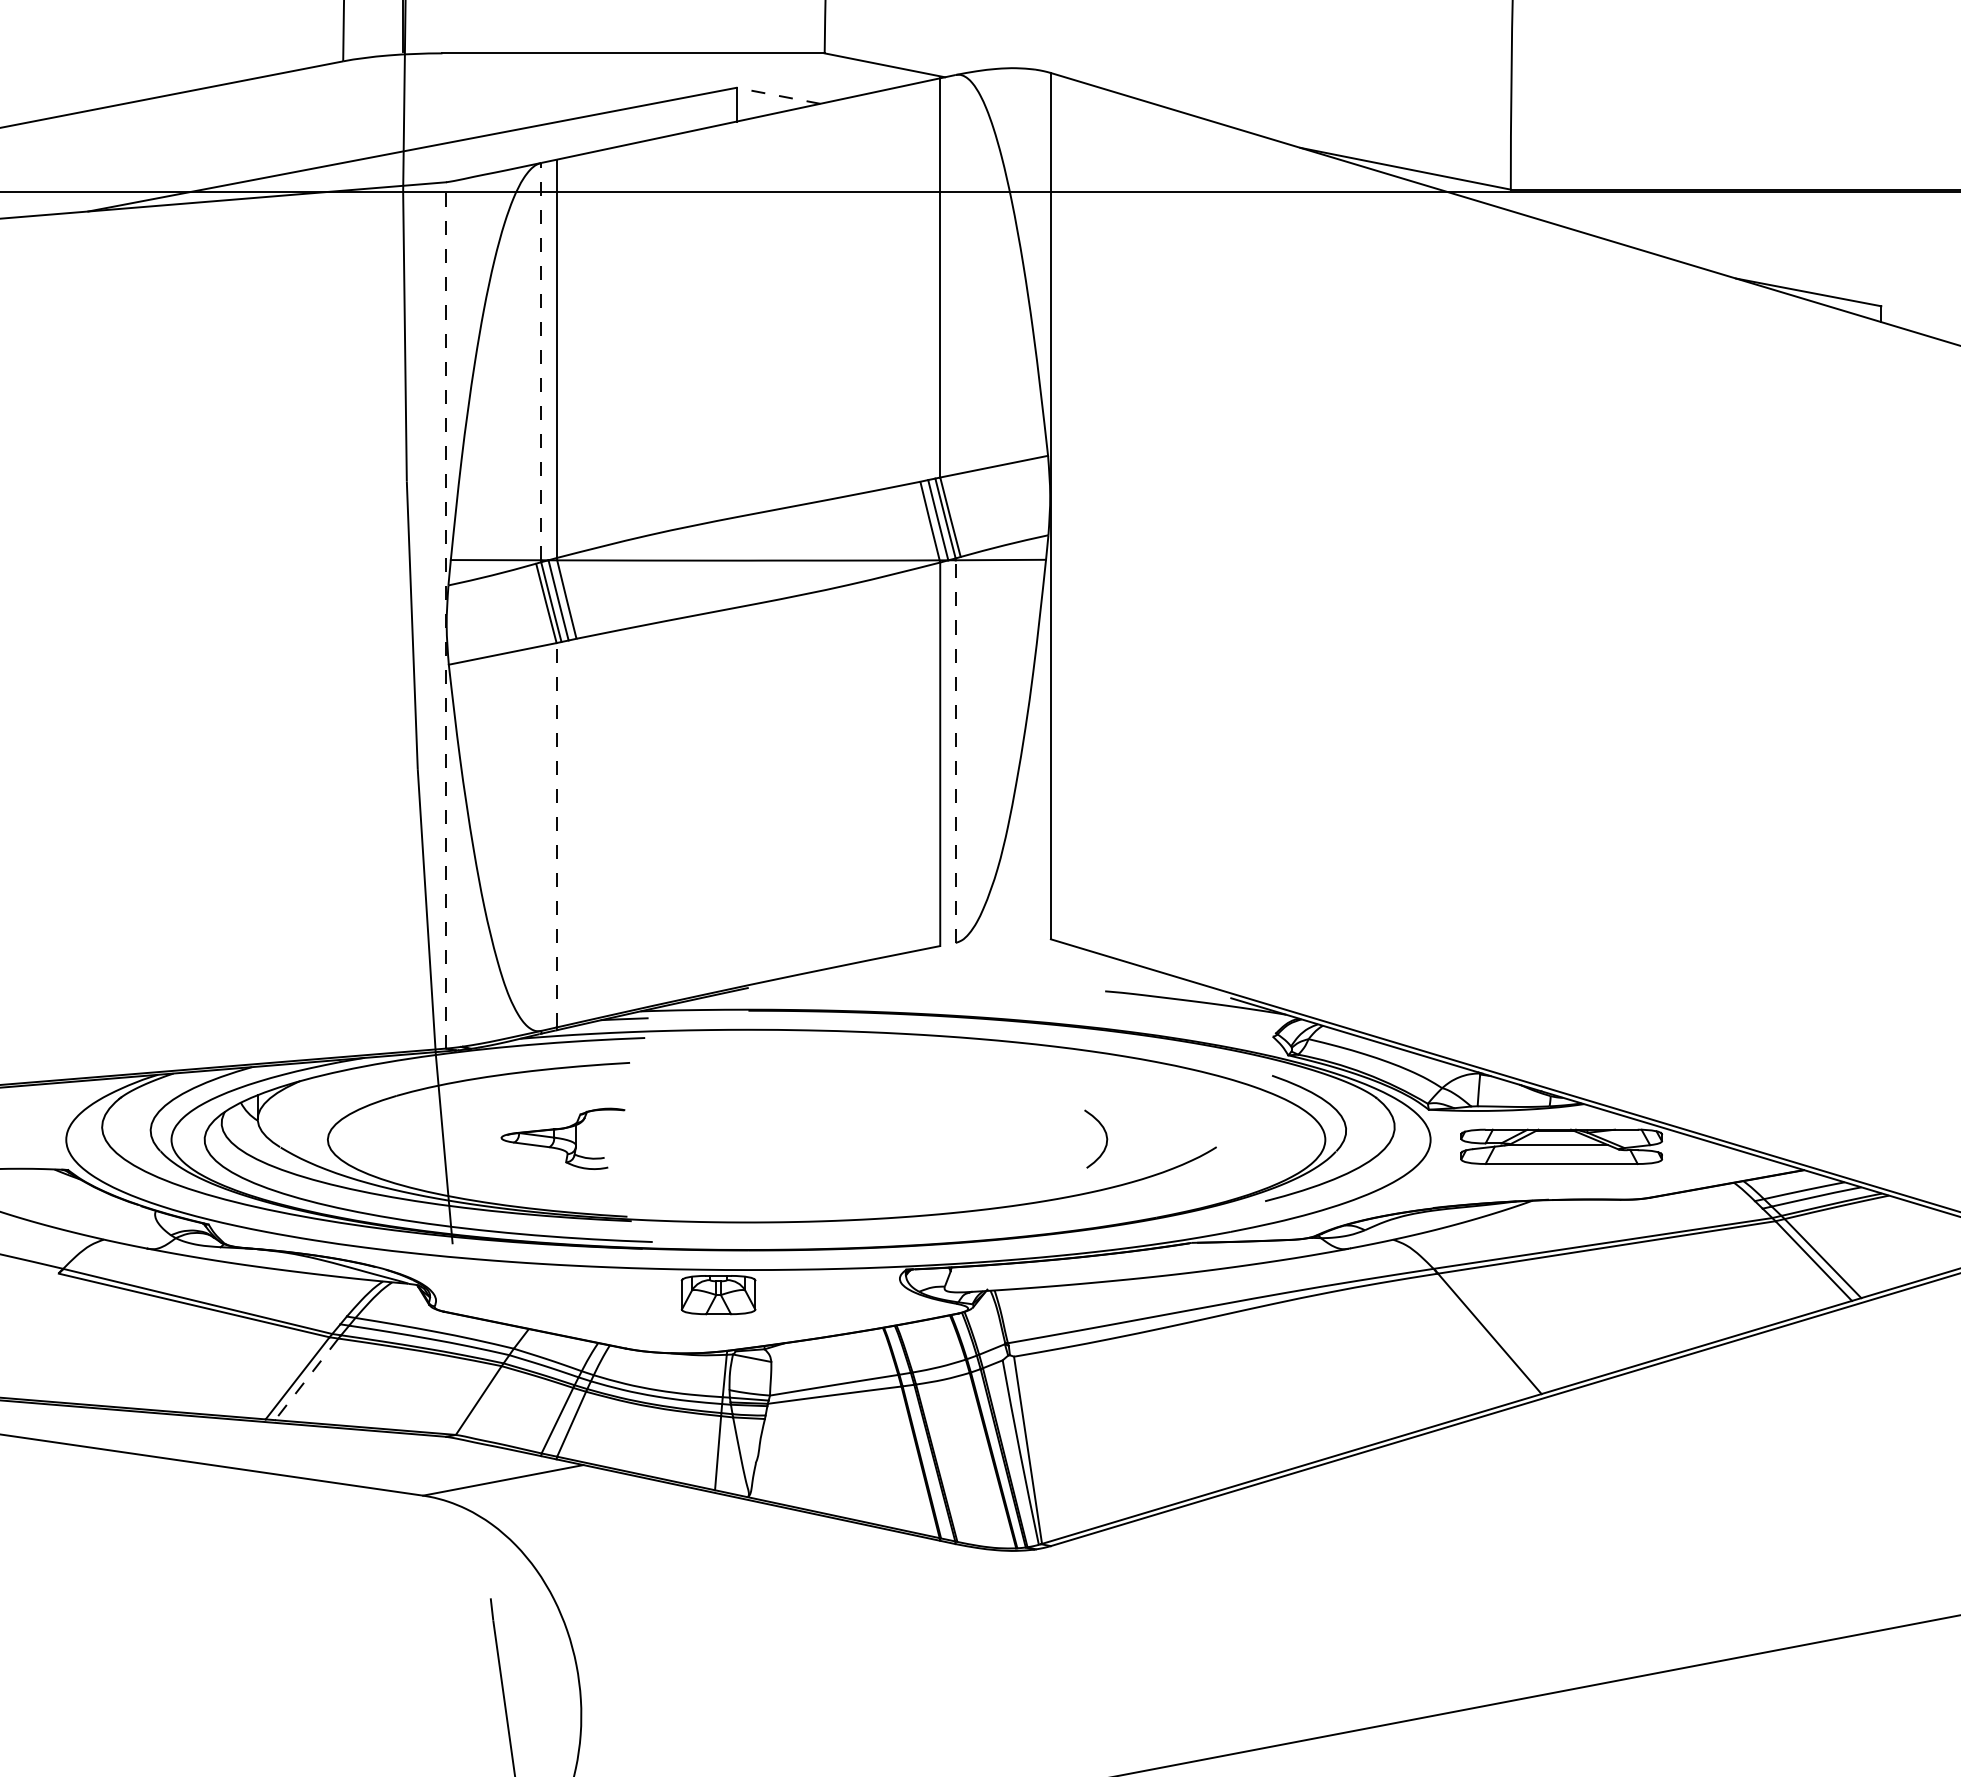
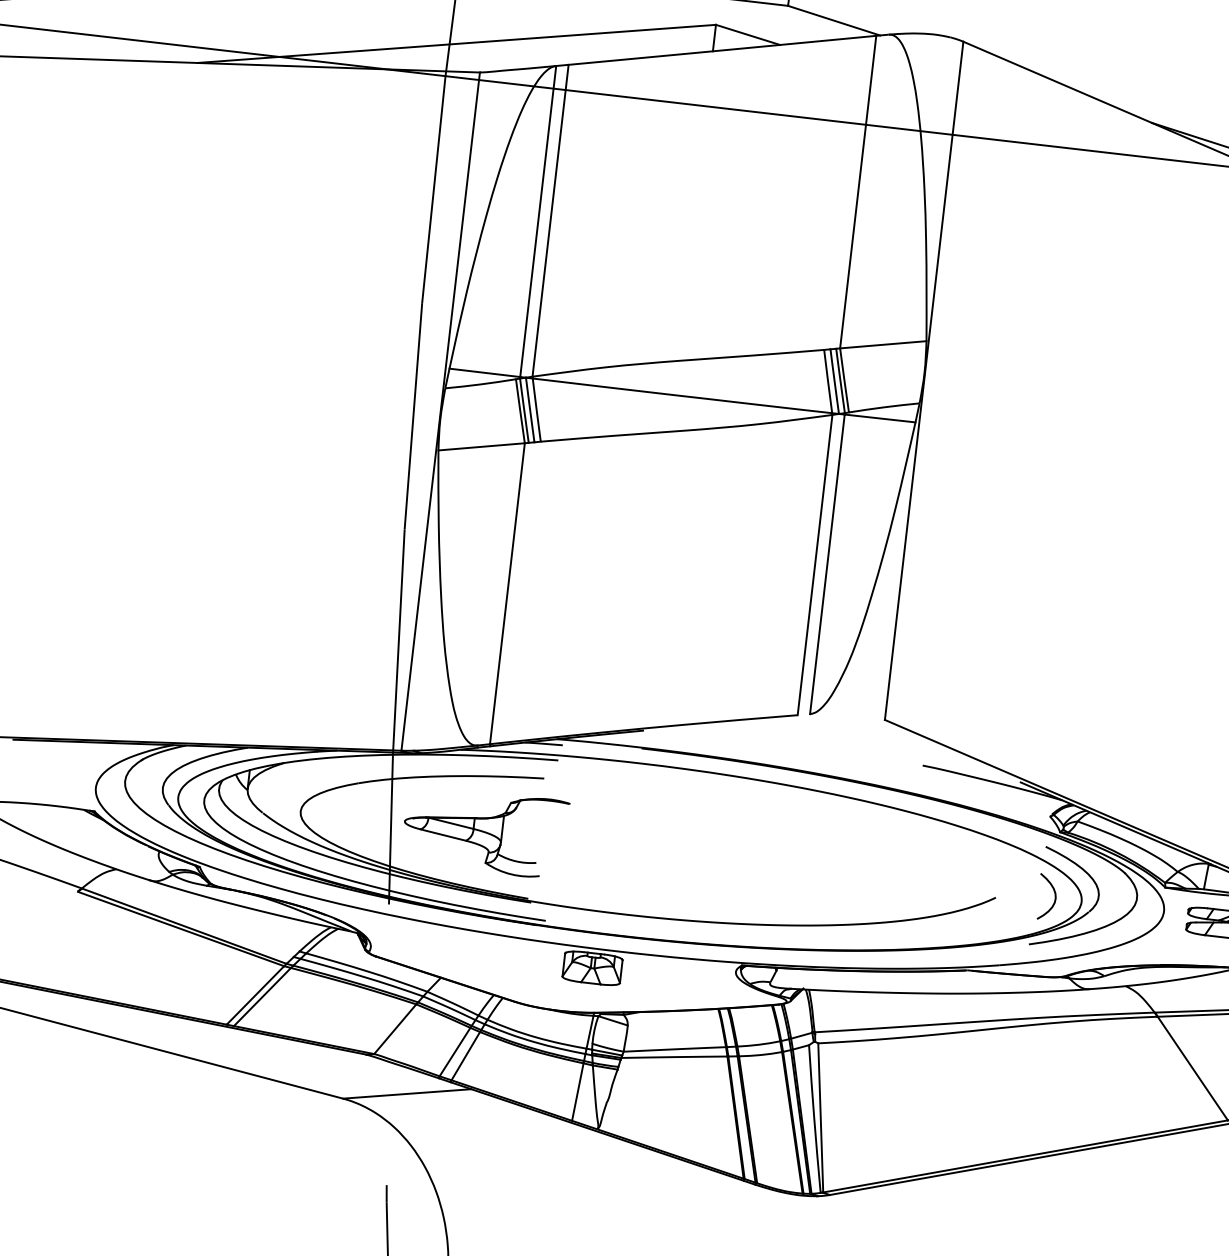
line: (778, 95) -> (748, 34), dashed -> solid
line: (541, 361) -> (538, 221), dashed -> solid
line: (446, 614) -> (441, 410), dashed -> solid
line: (955, 751) -> (827, 564), dashed -> solid
line: (556, 834) -> (507, 593), dashed -> solid
curve: (1105, 1136) -> (1054, 896), moved
part: (562, 1138) -> (484, 831), size x1.67
line: (306, 1379) -> (262, 997), dashed -> solid

